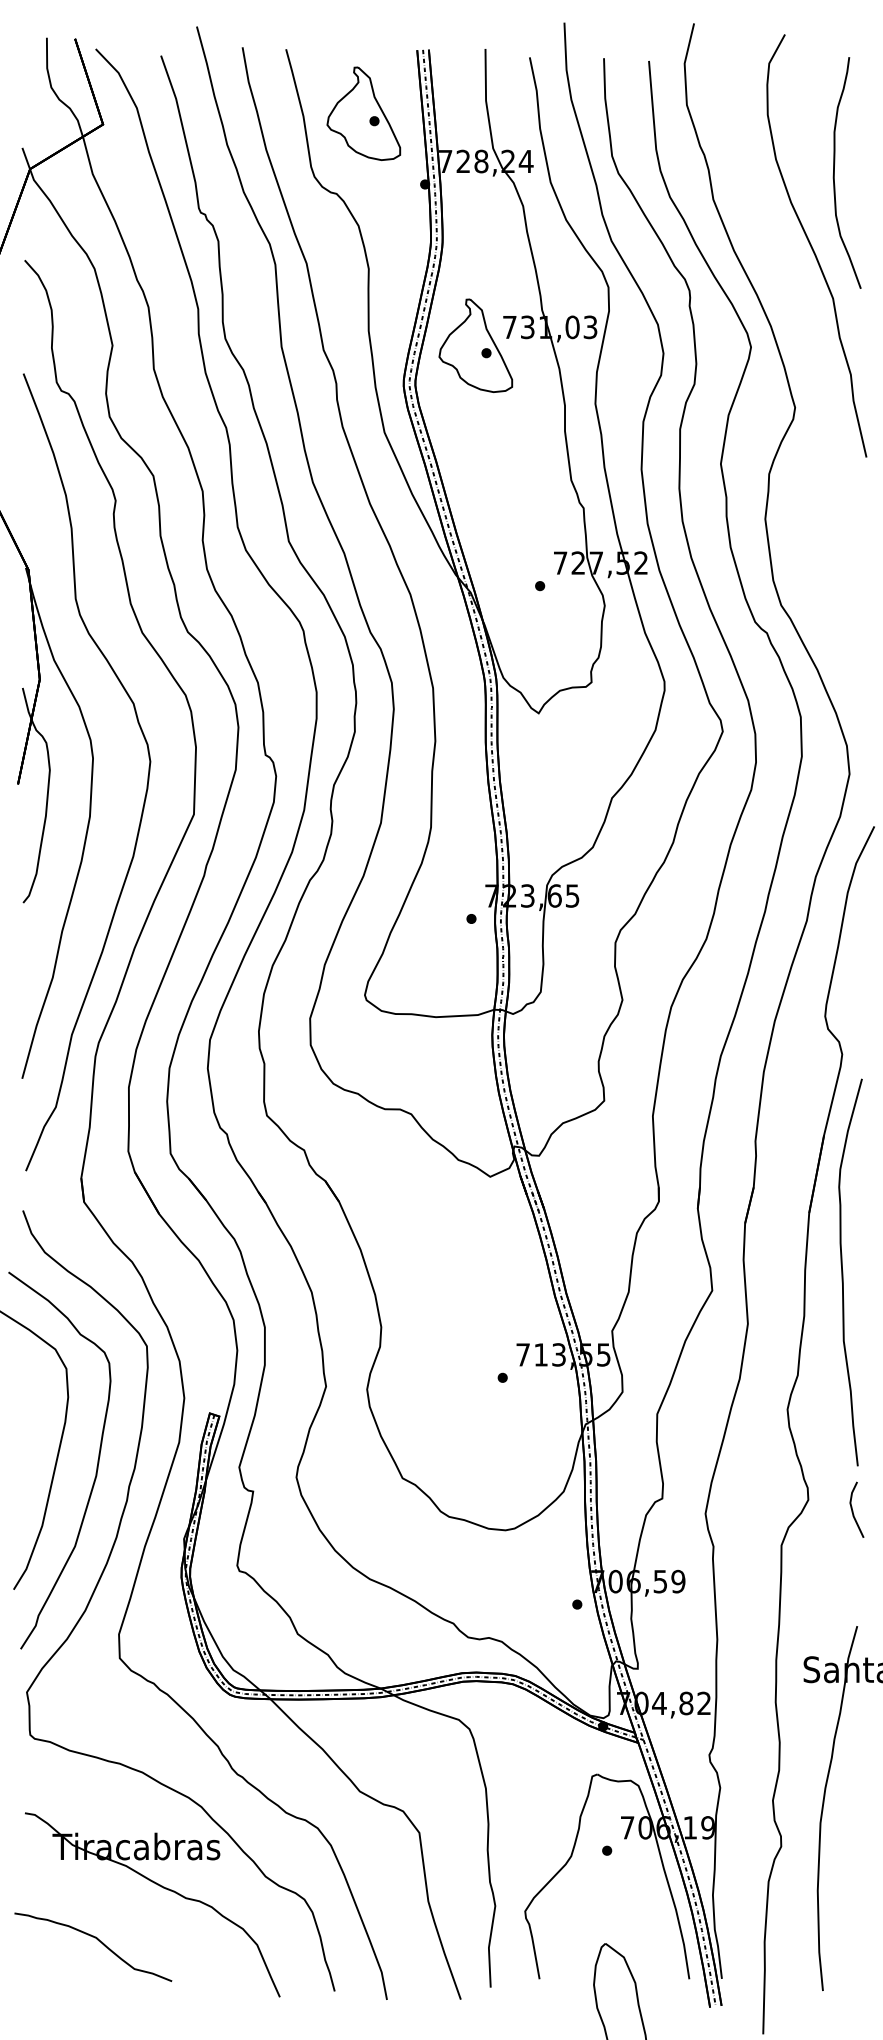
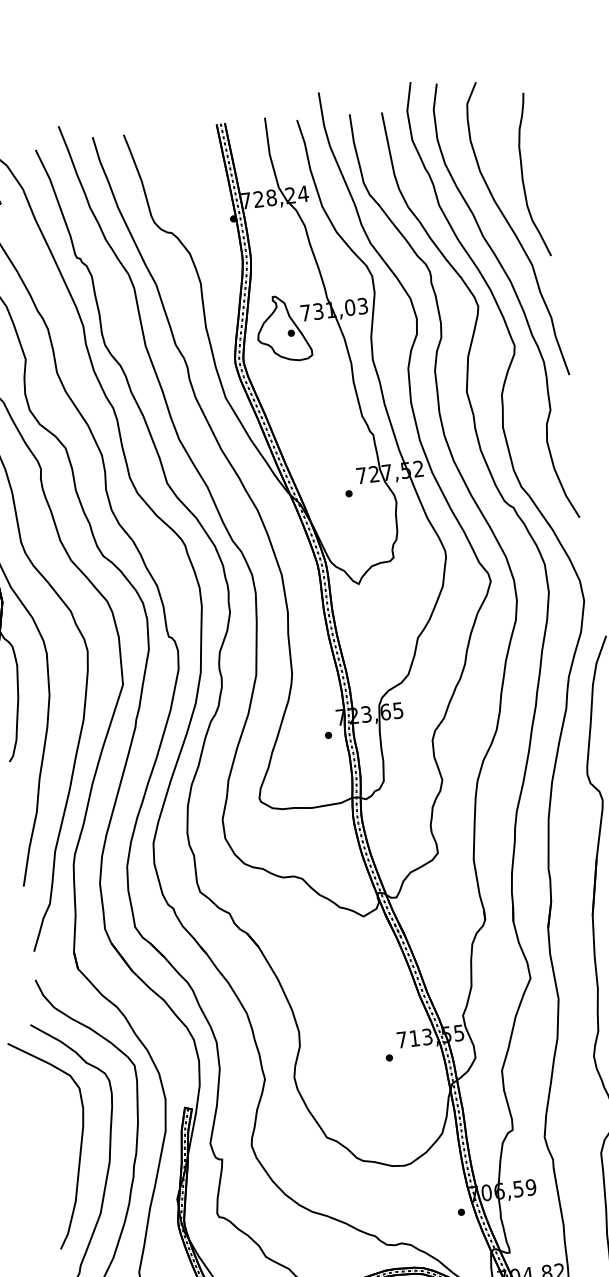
part: (363, 113) -> (183, 173), removed
curve: (805, 339) -> (516, 296), added

